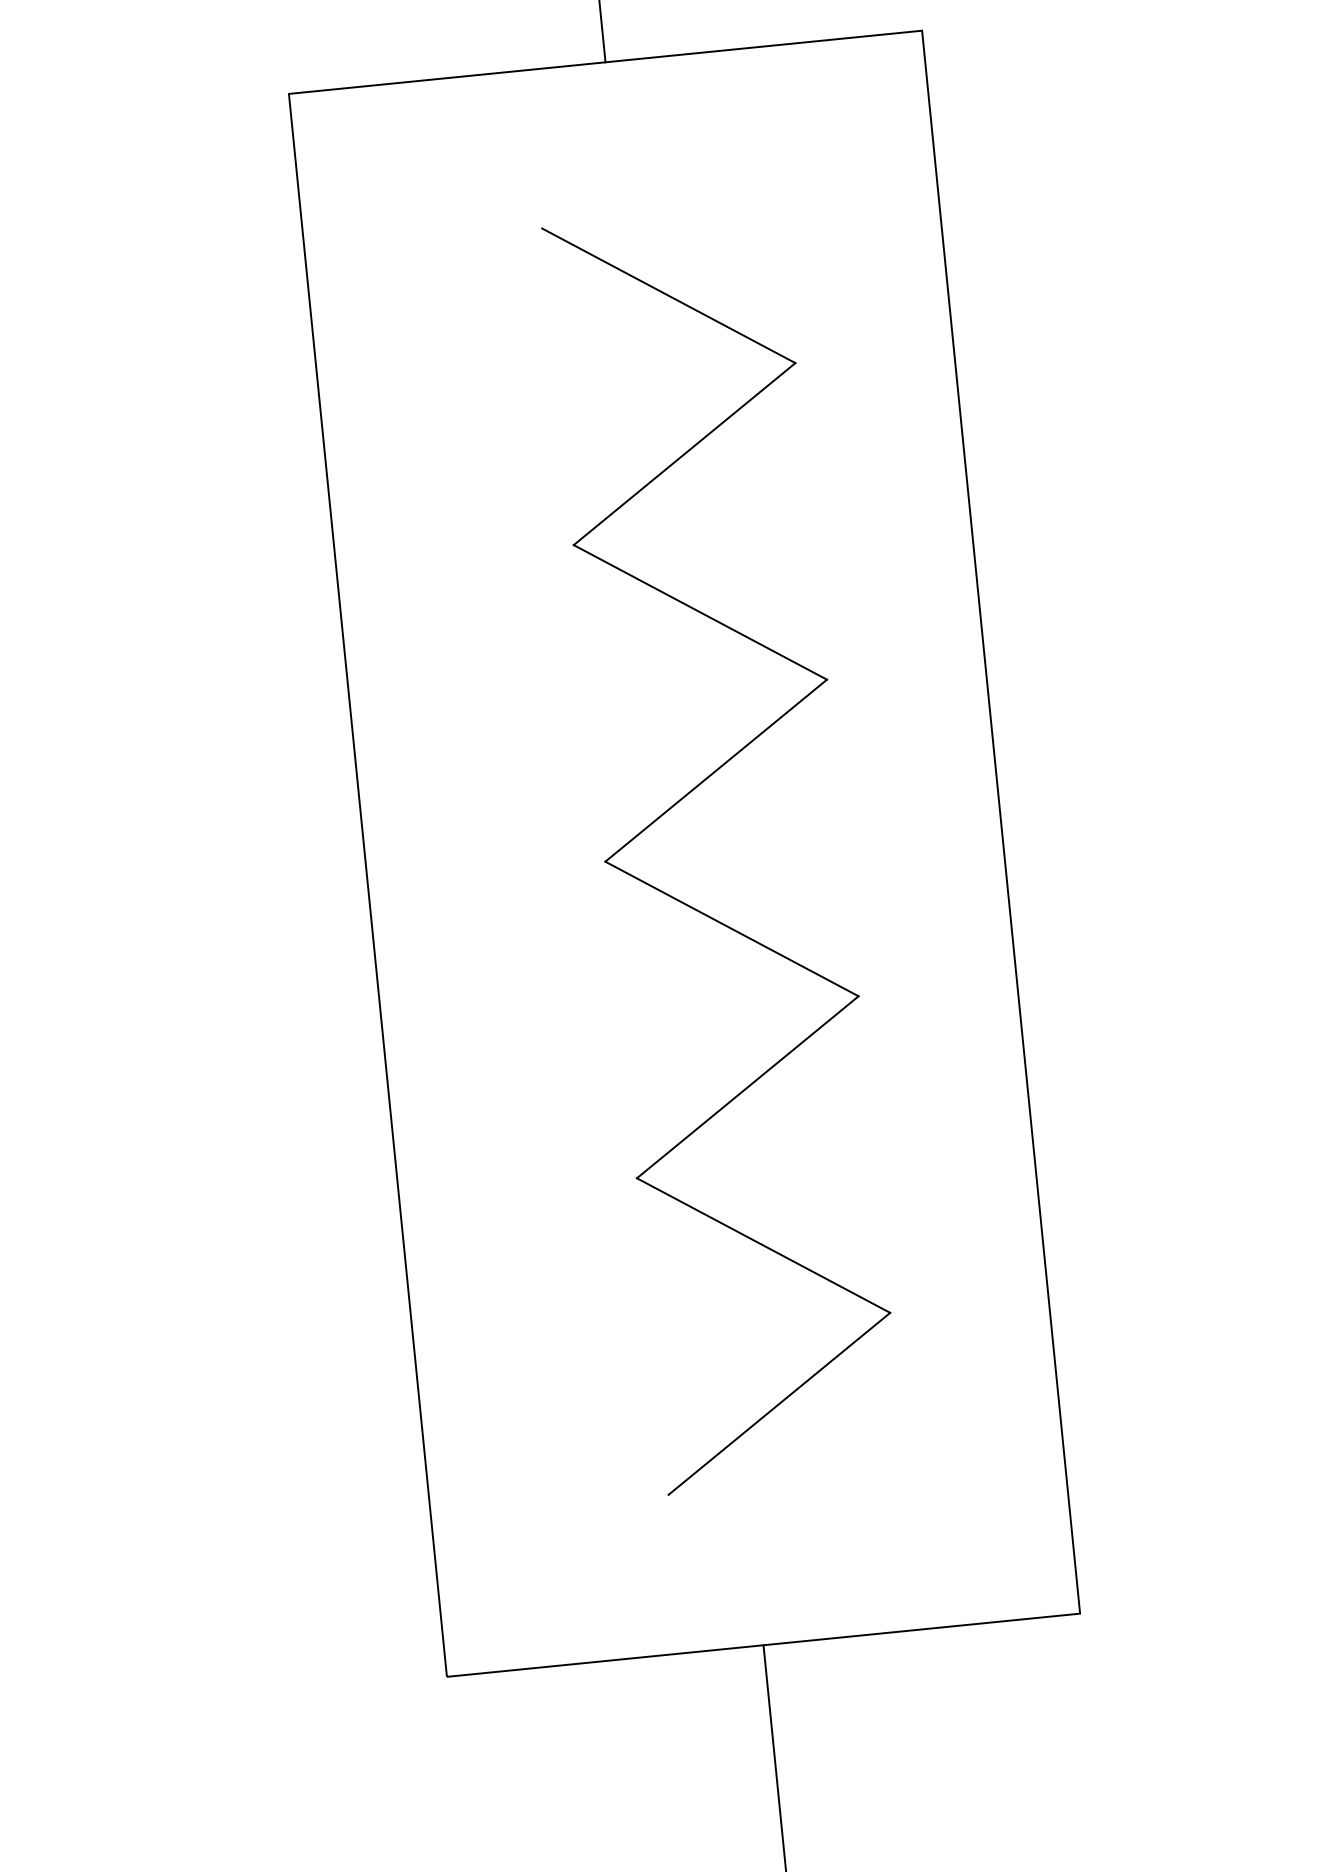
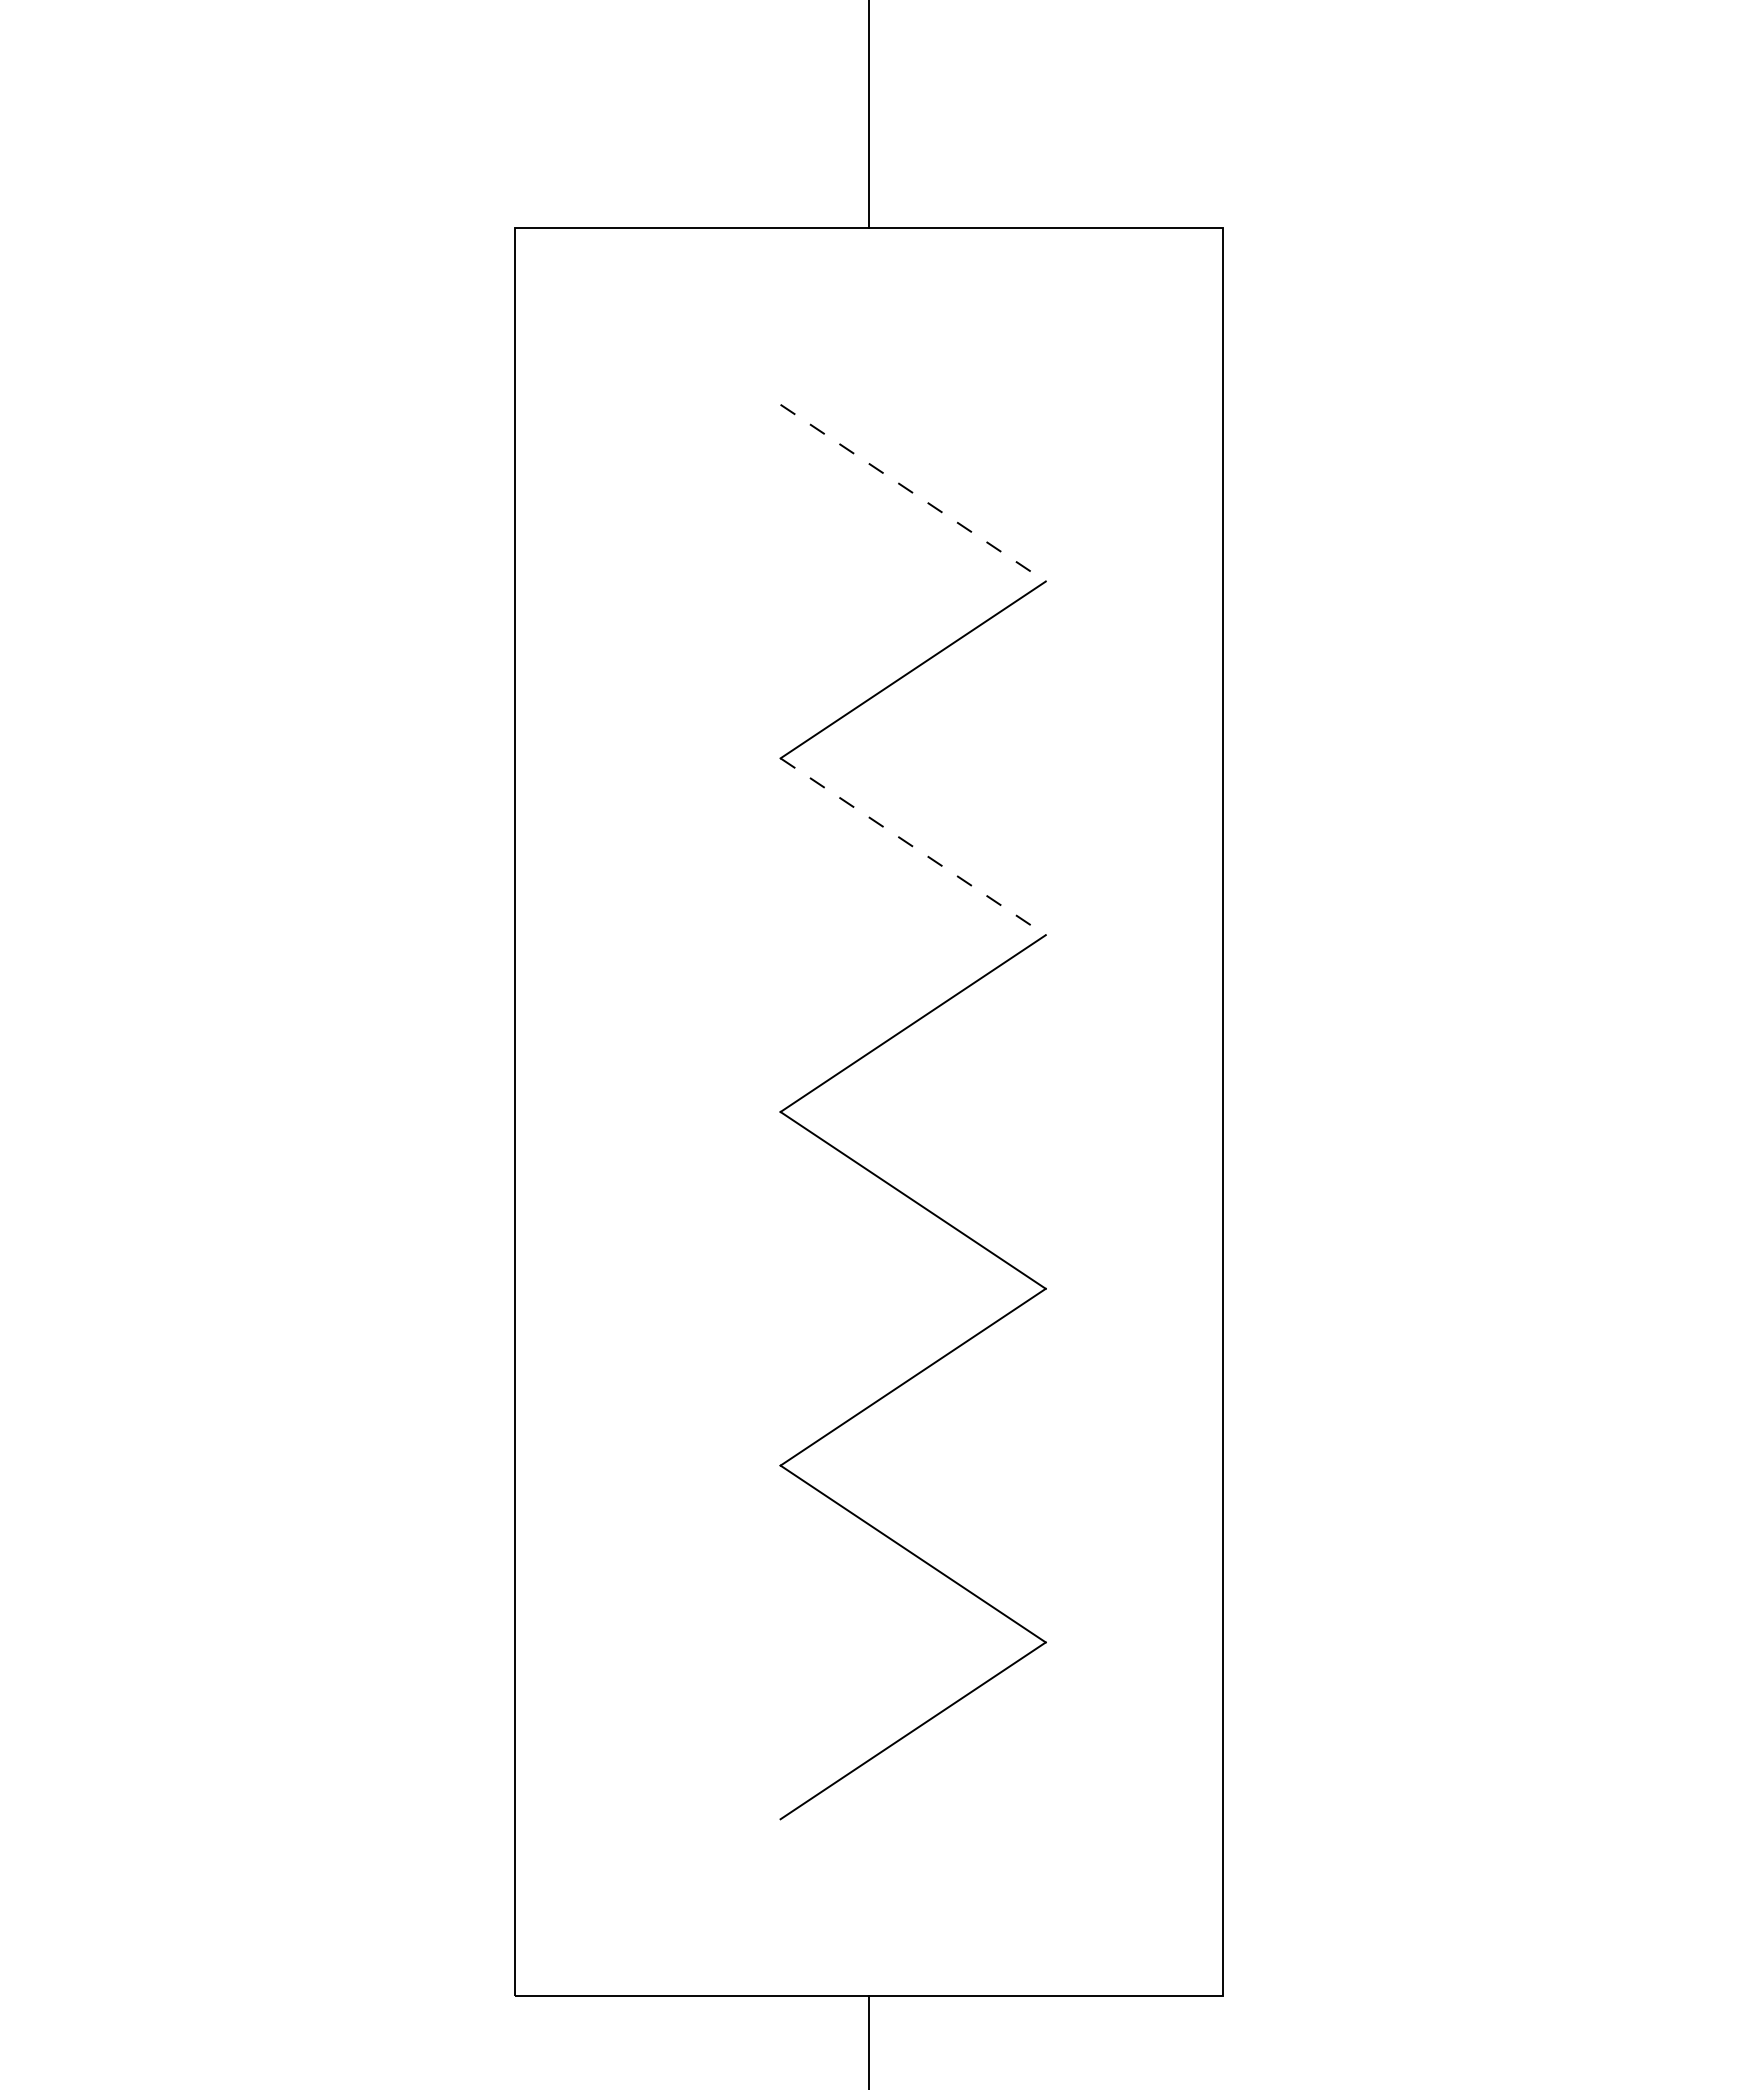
line: (669, 296) -> (913, 493), solid -> dashed
line: (700, 613) -> (913, 847), solid -> dashed

